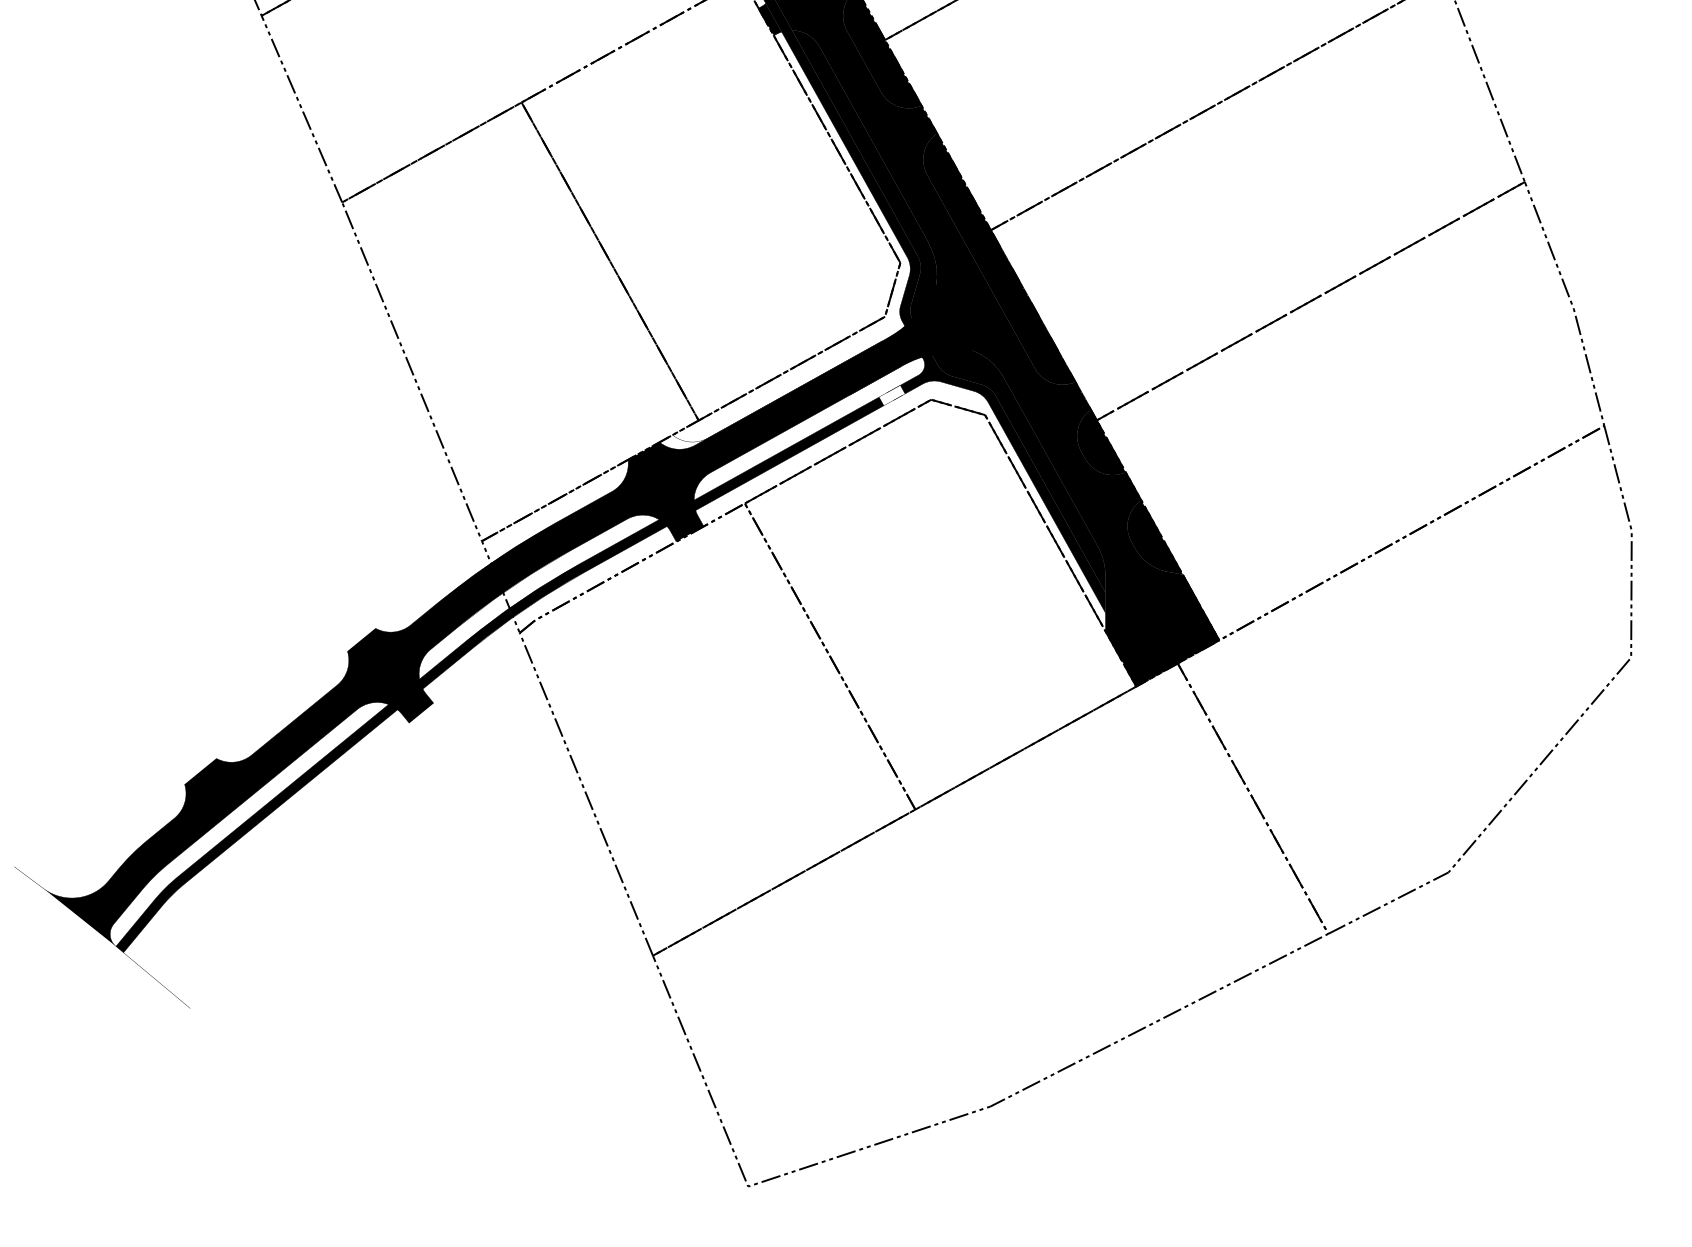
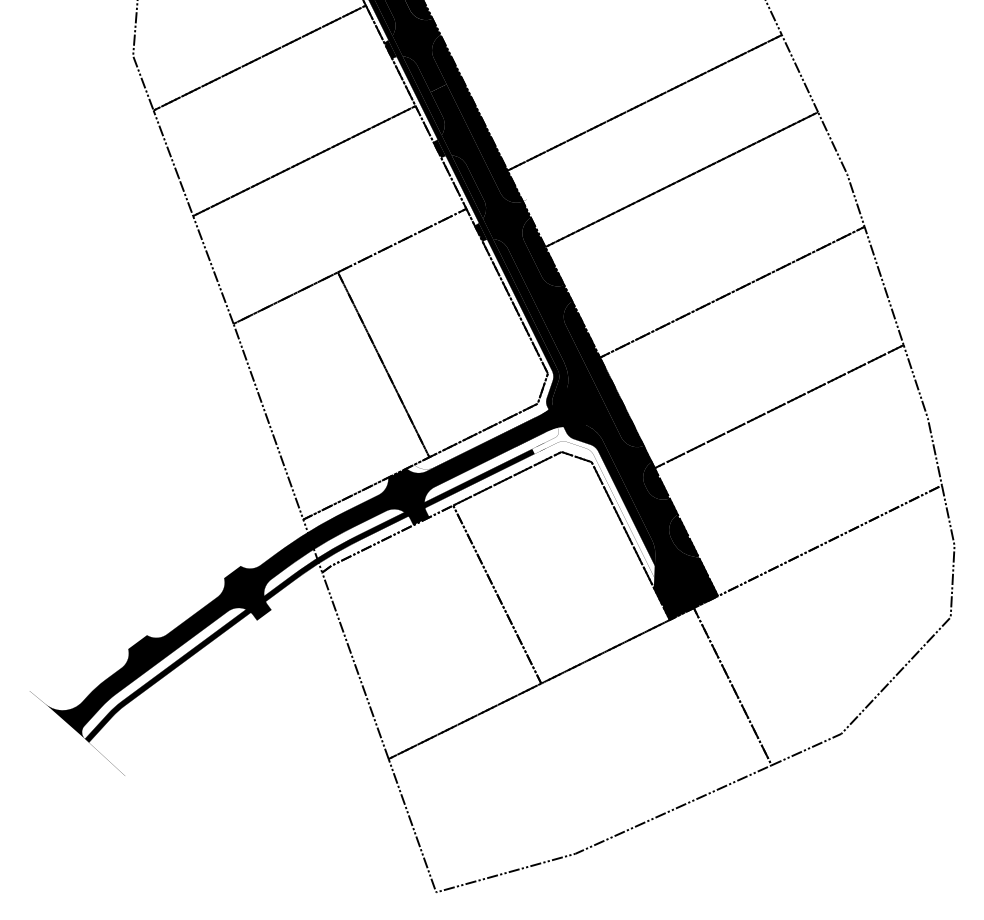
fill: (1002, 481) -> (599, 500), removed

